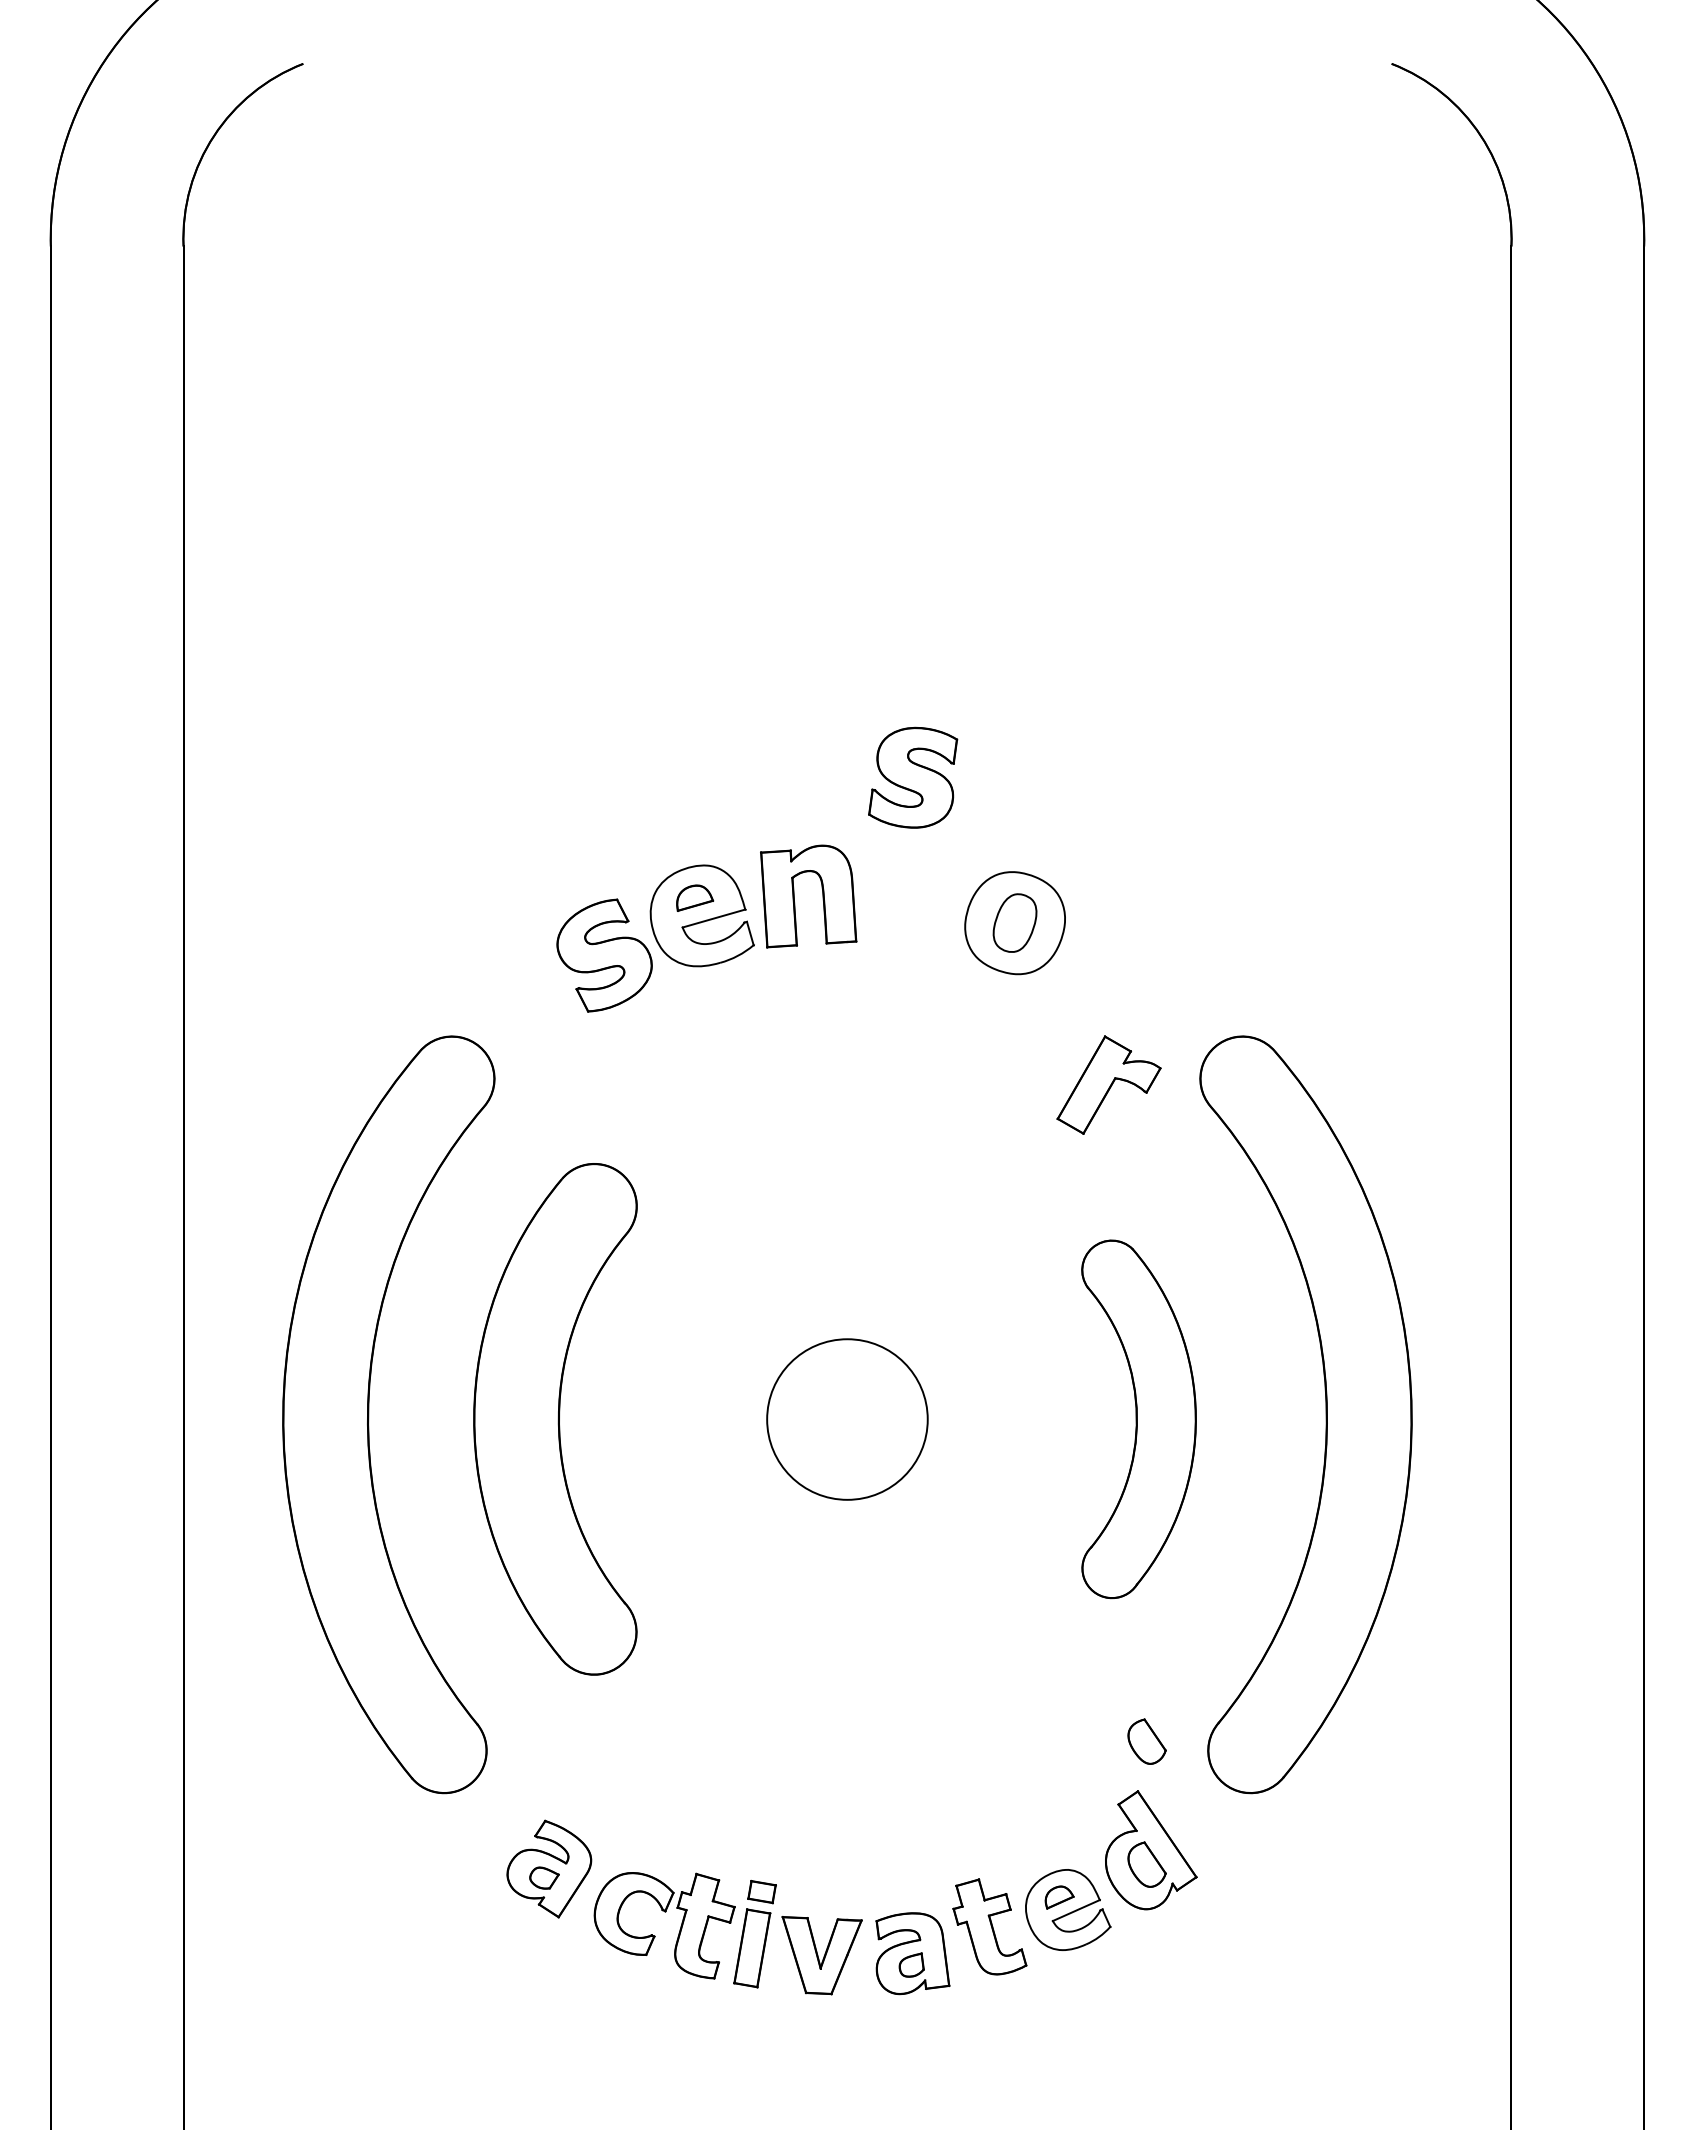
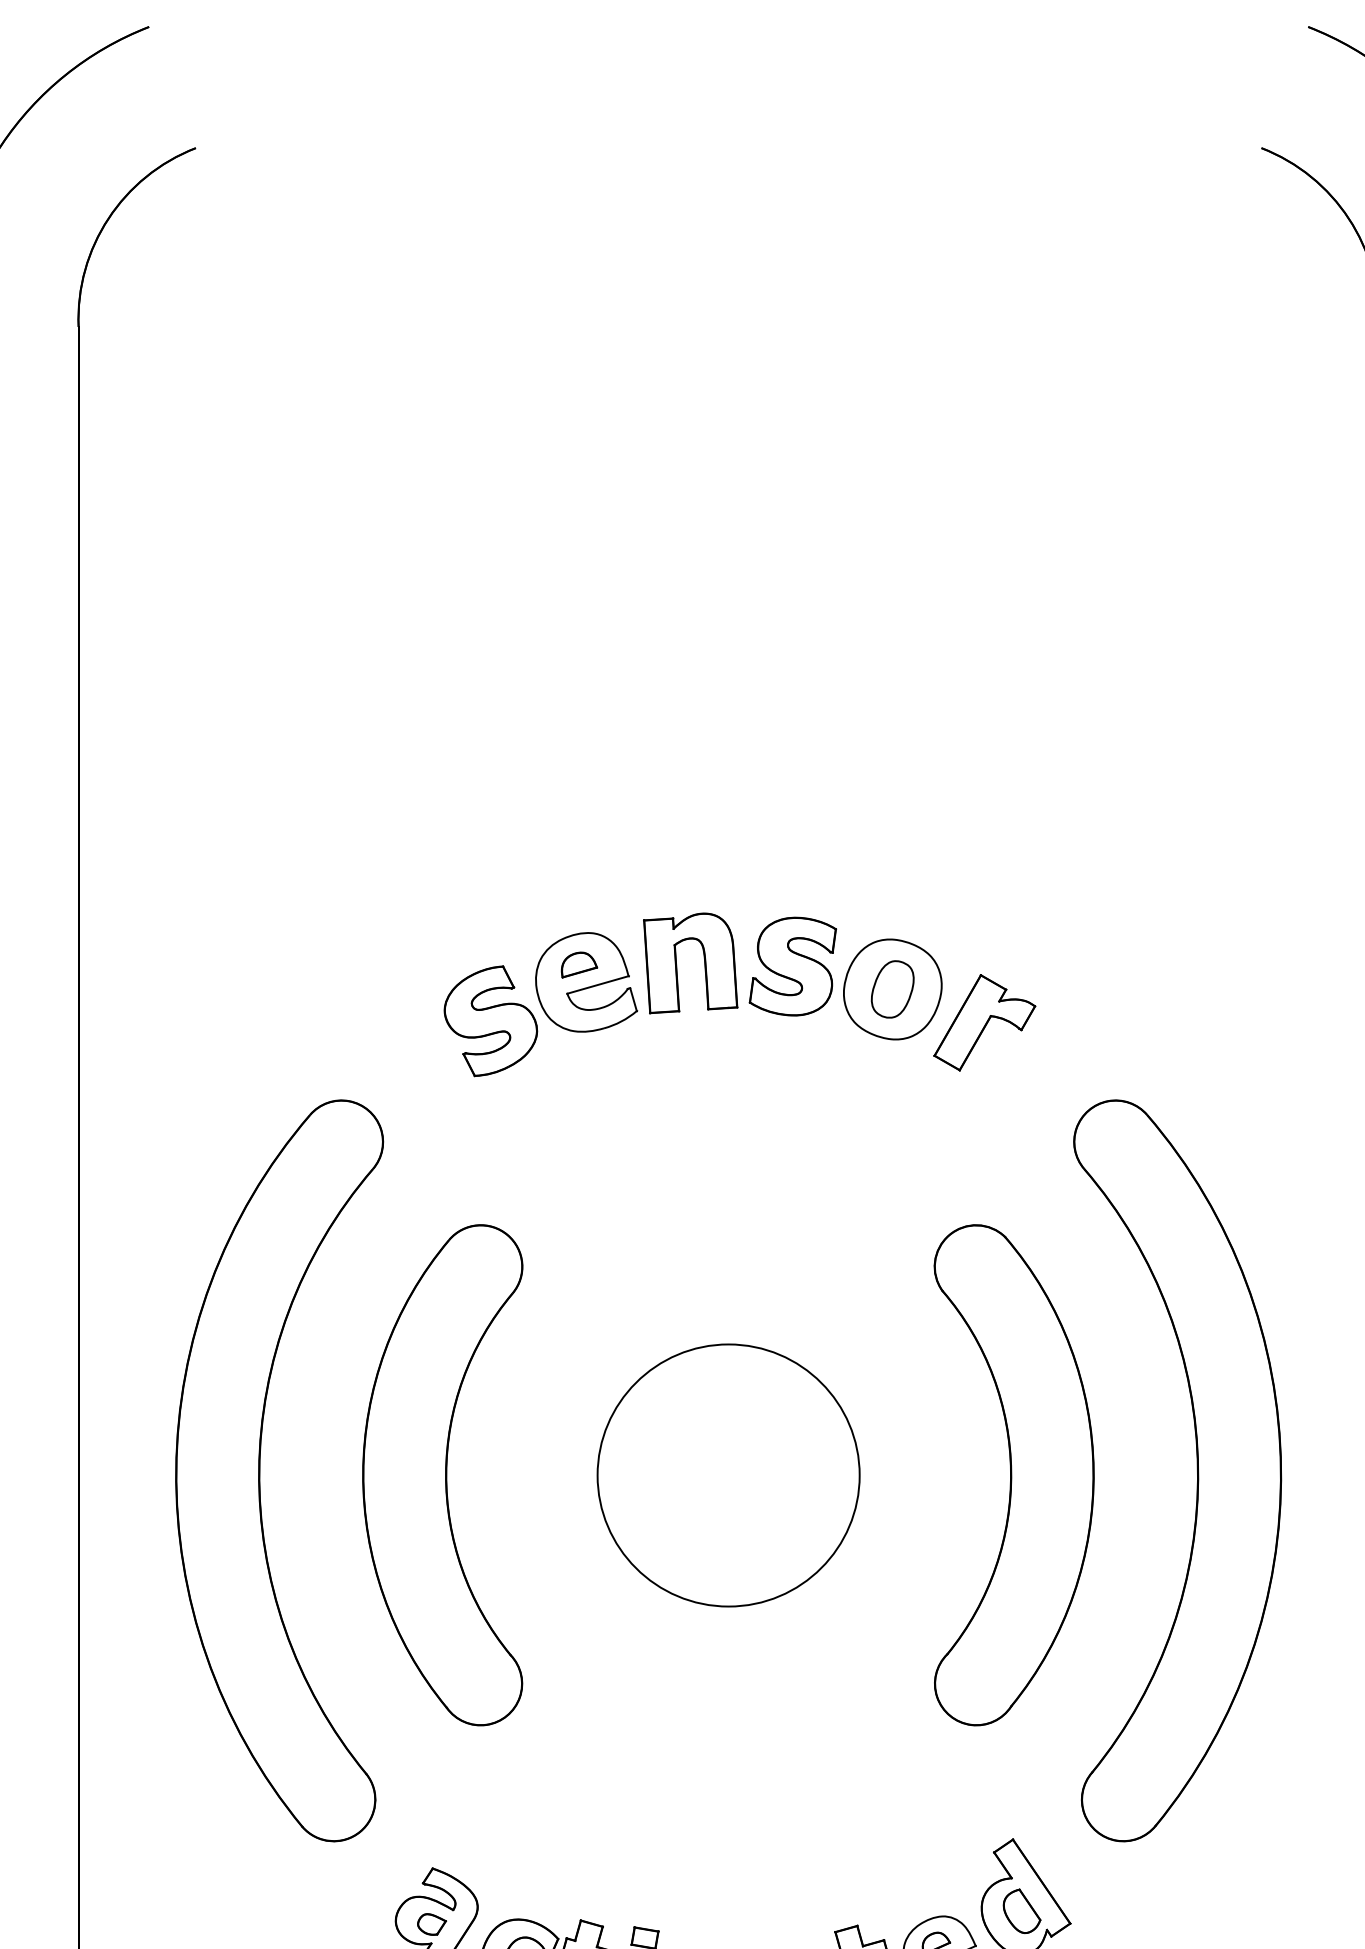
part: (913, 777) -> (793, 966), moved
part: (1108, 1084) -> (984, 1022), moved
circle: (847, 1419) -> (728, 1475), size x1.67
part: (1138, 1419) -> (1013, 1475), size x1.43
part: (1146, 1741) -> (1021, 1790), removed

